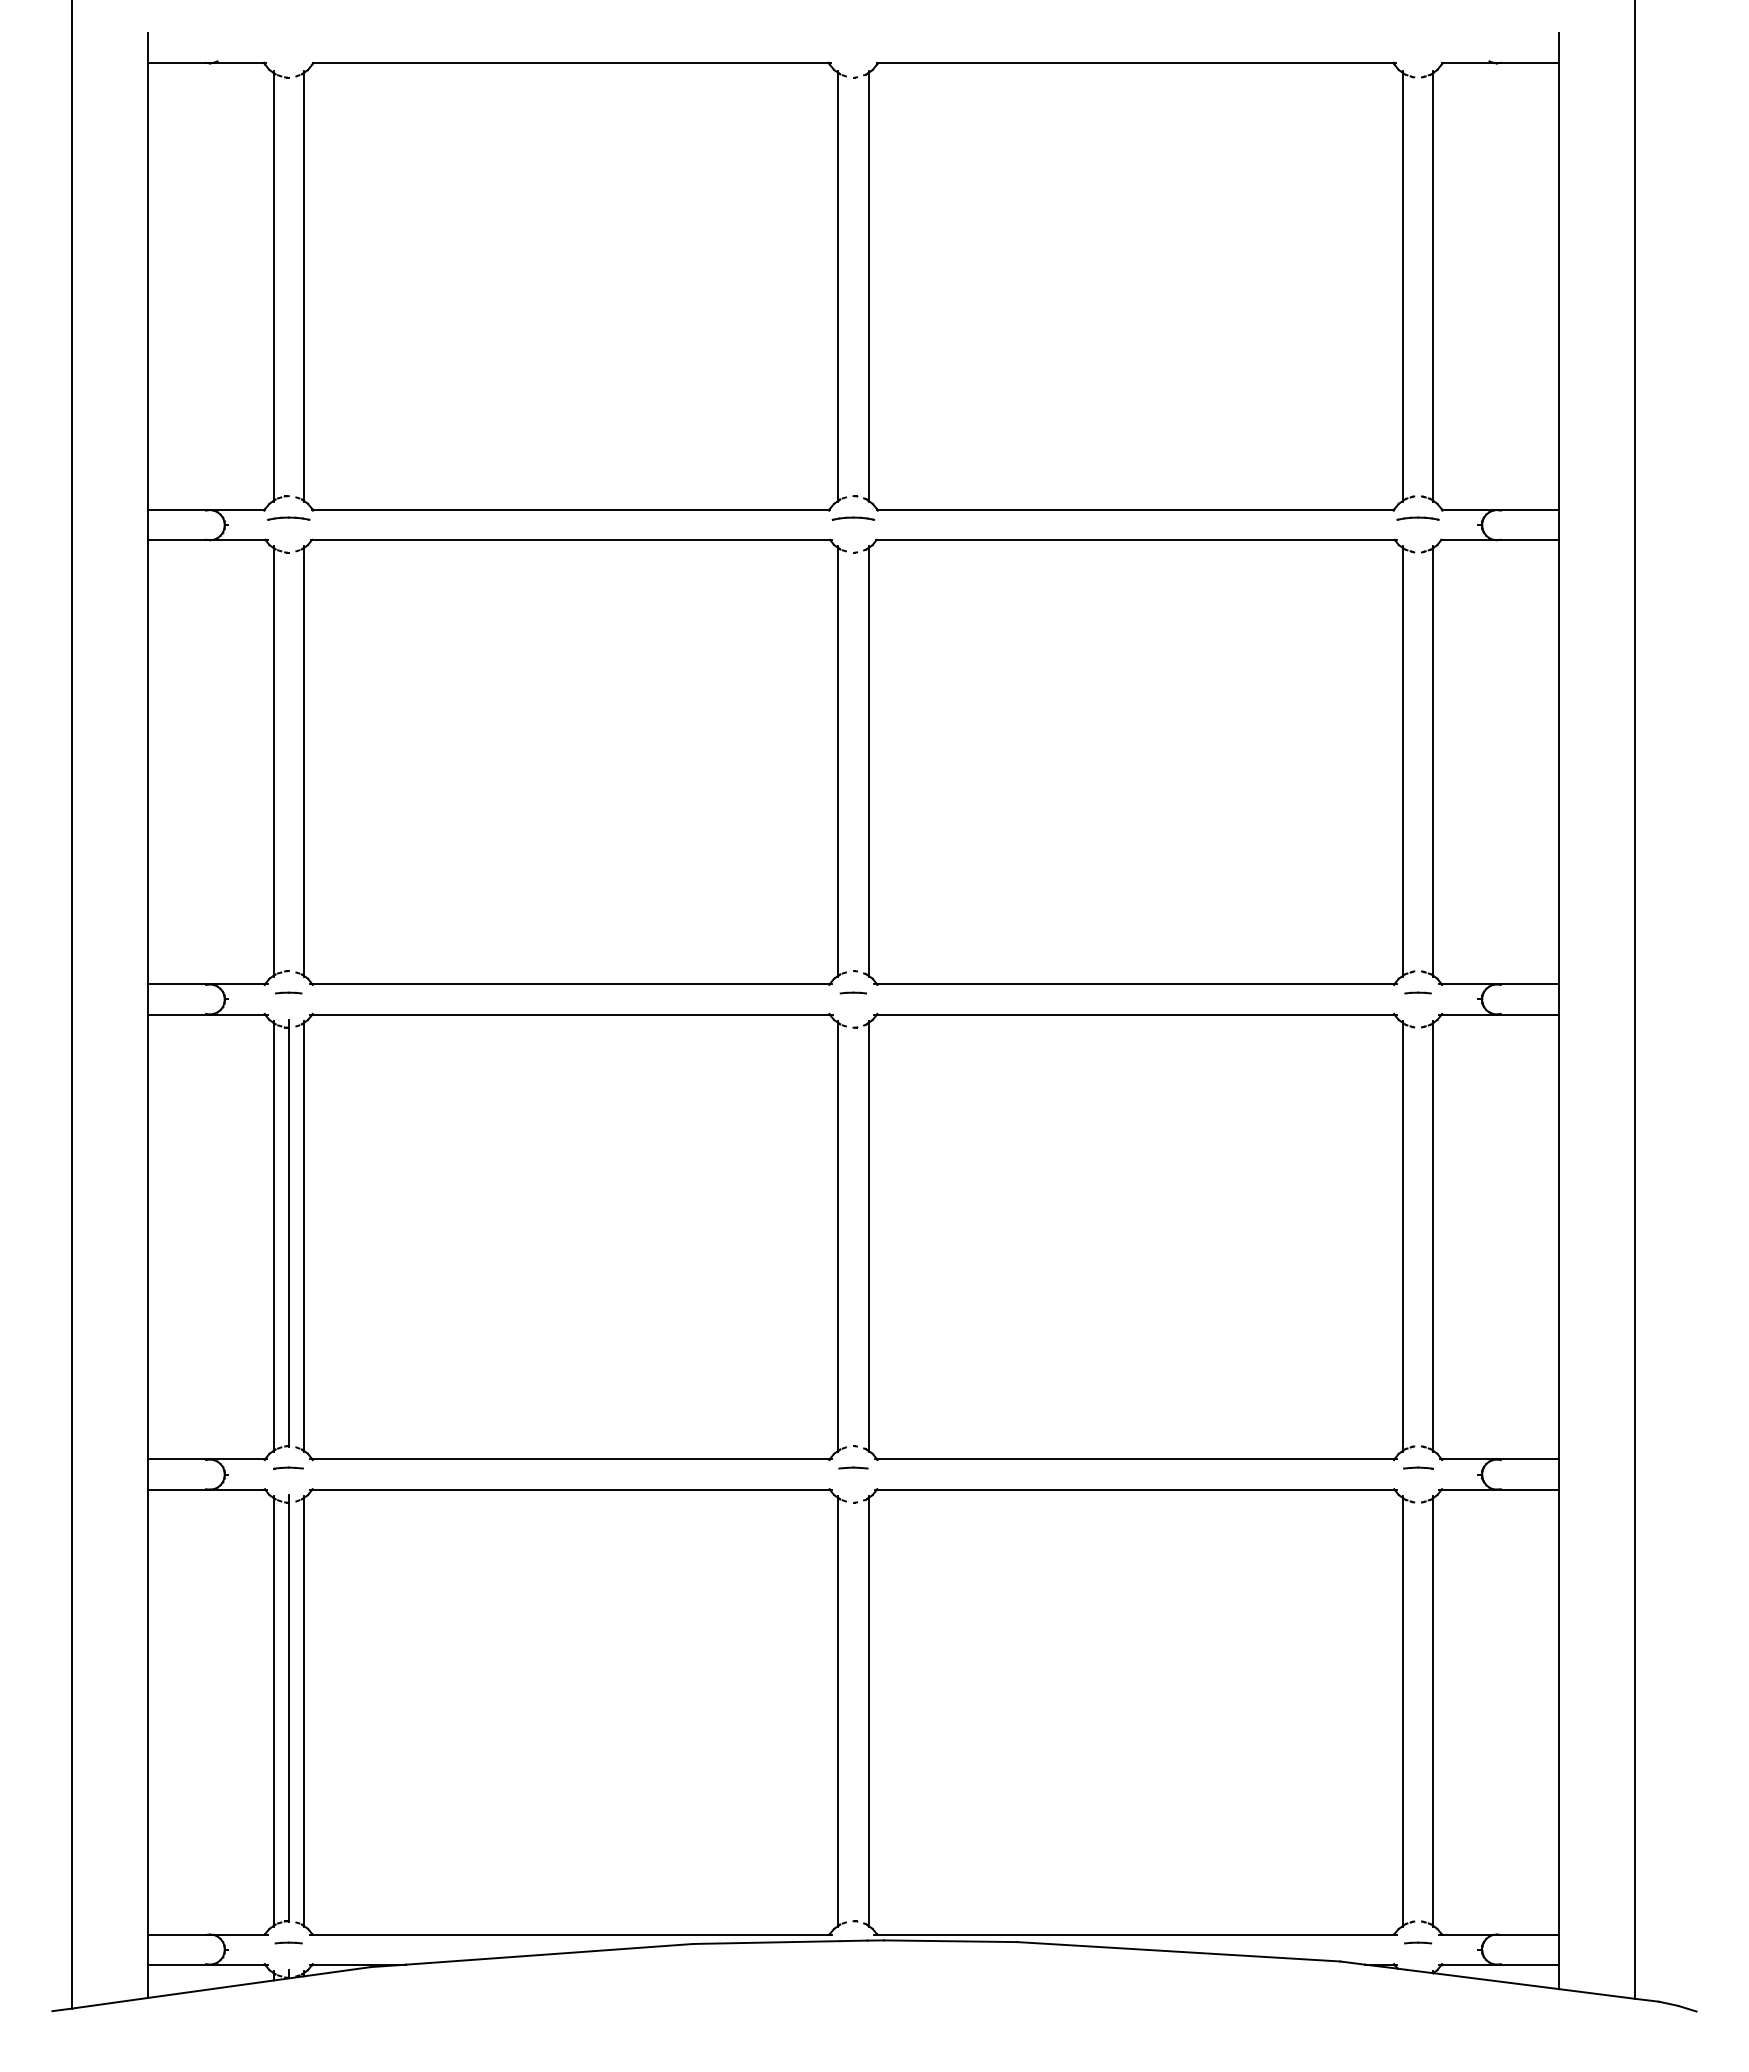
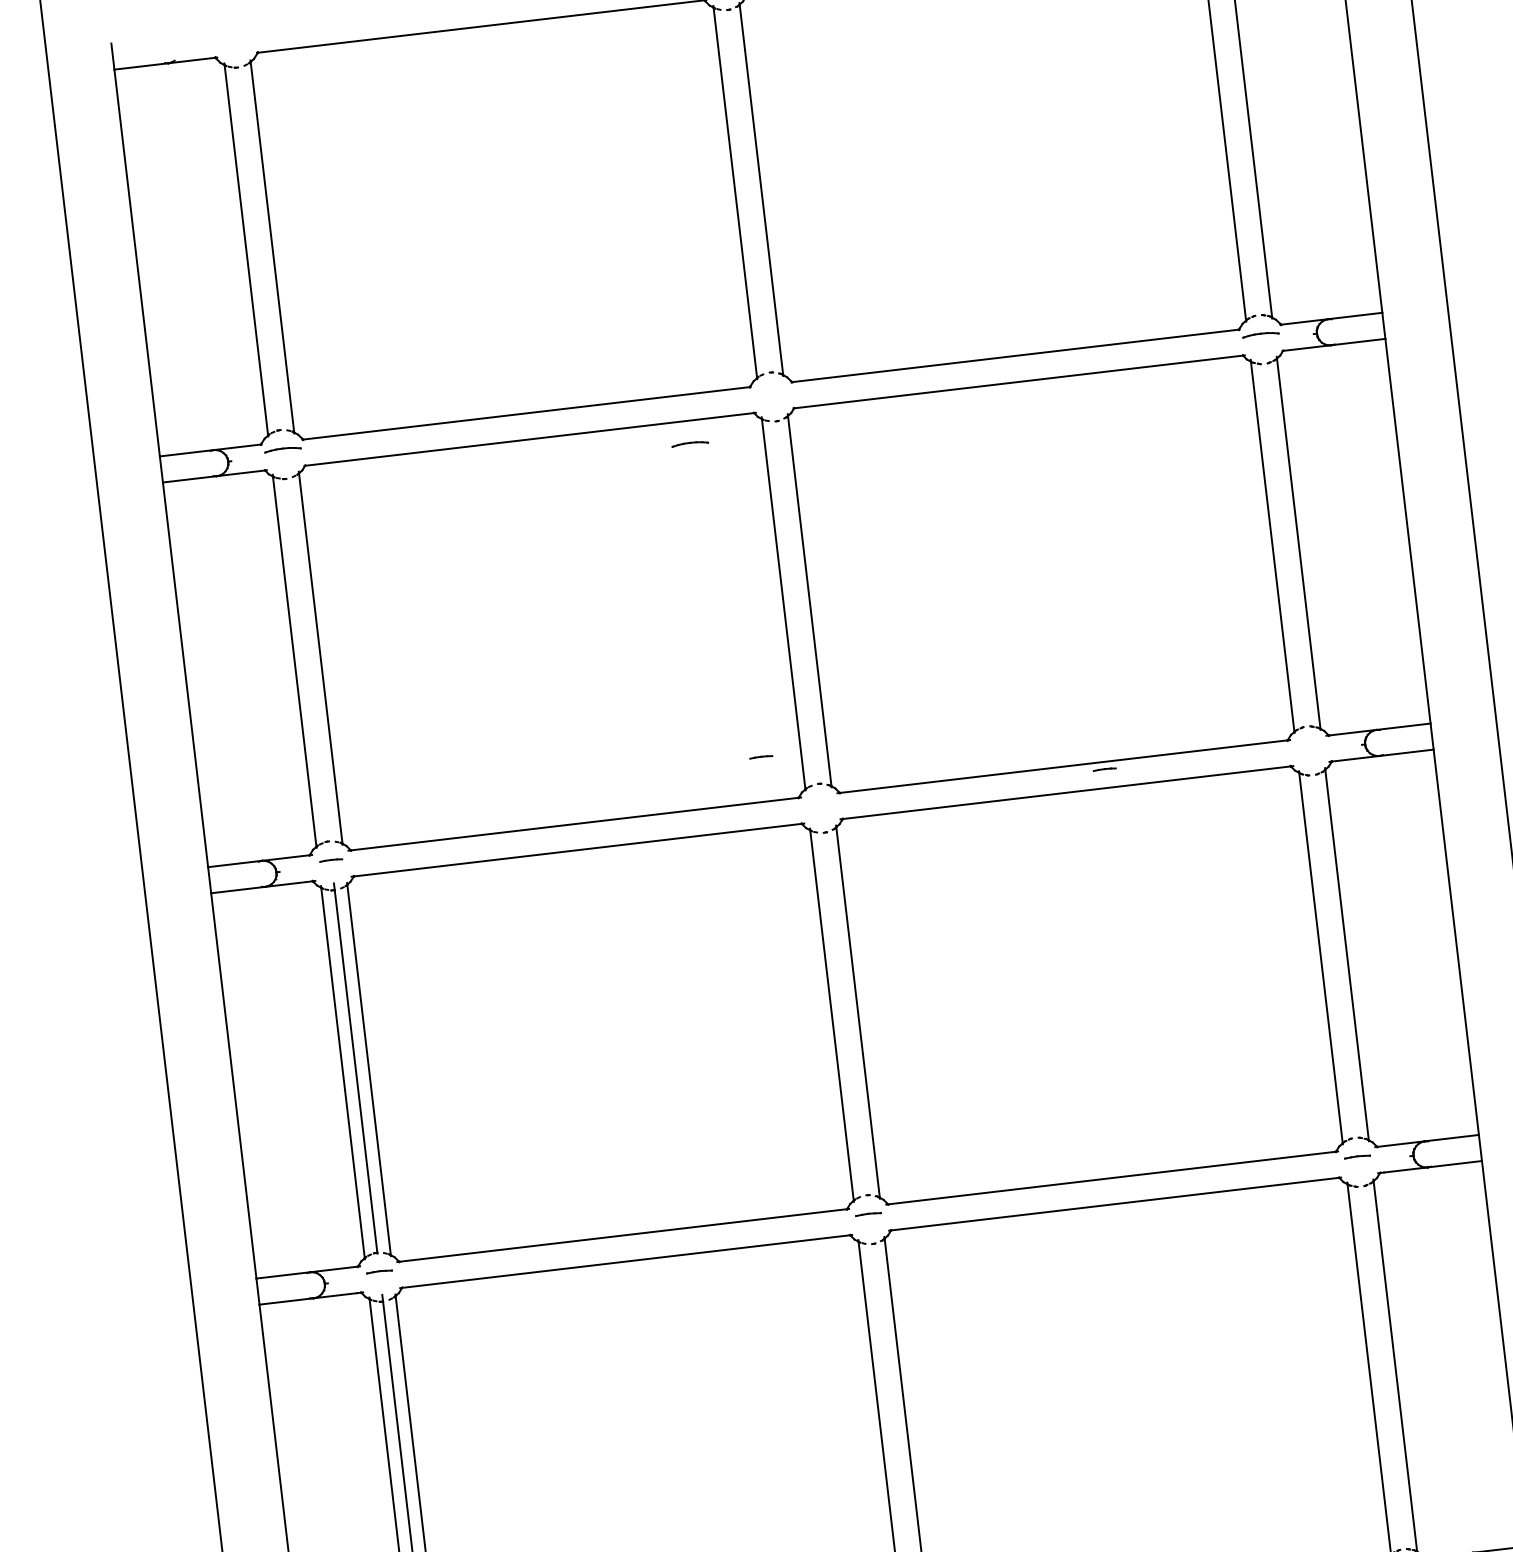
part: (852, 518) -> (689, 443), moved
line: (852, 992) -> (760, 756), moved
line: (1417, 992) -> (1104, 769), moved

